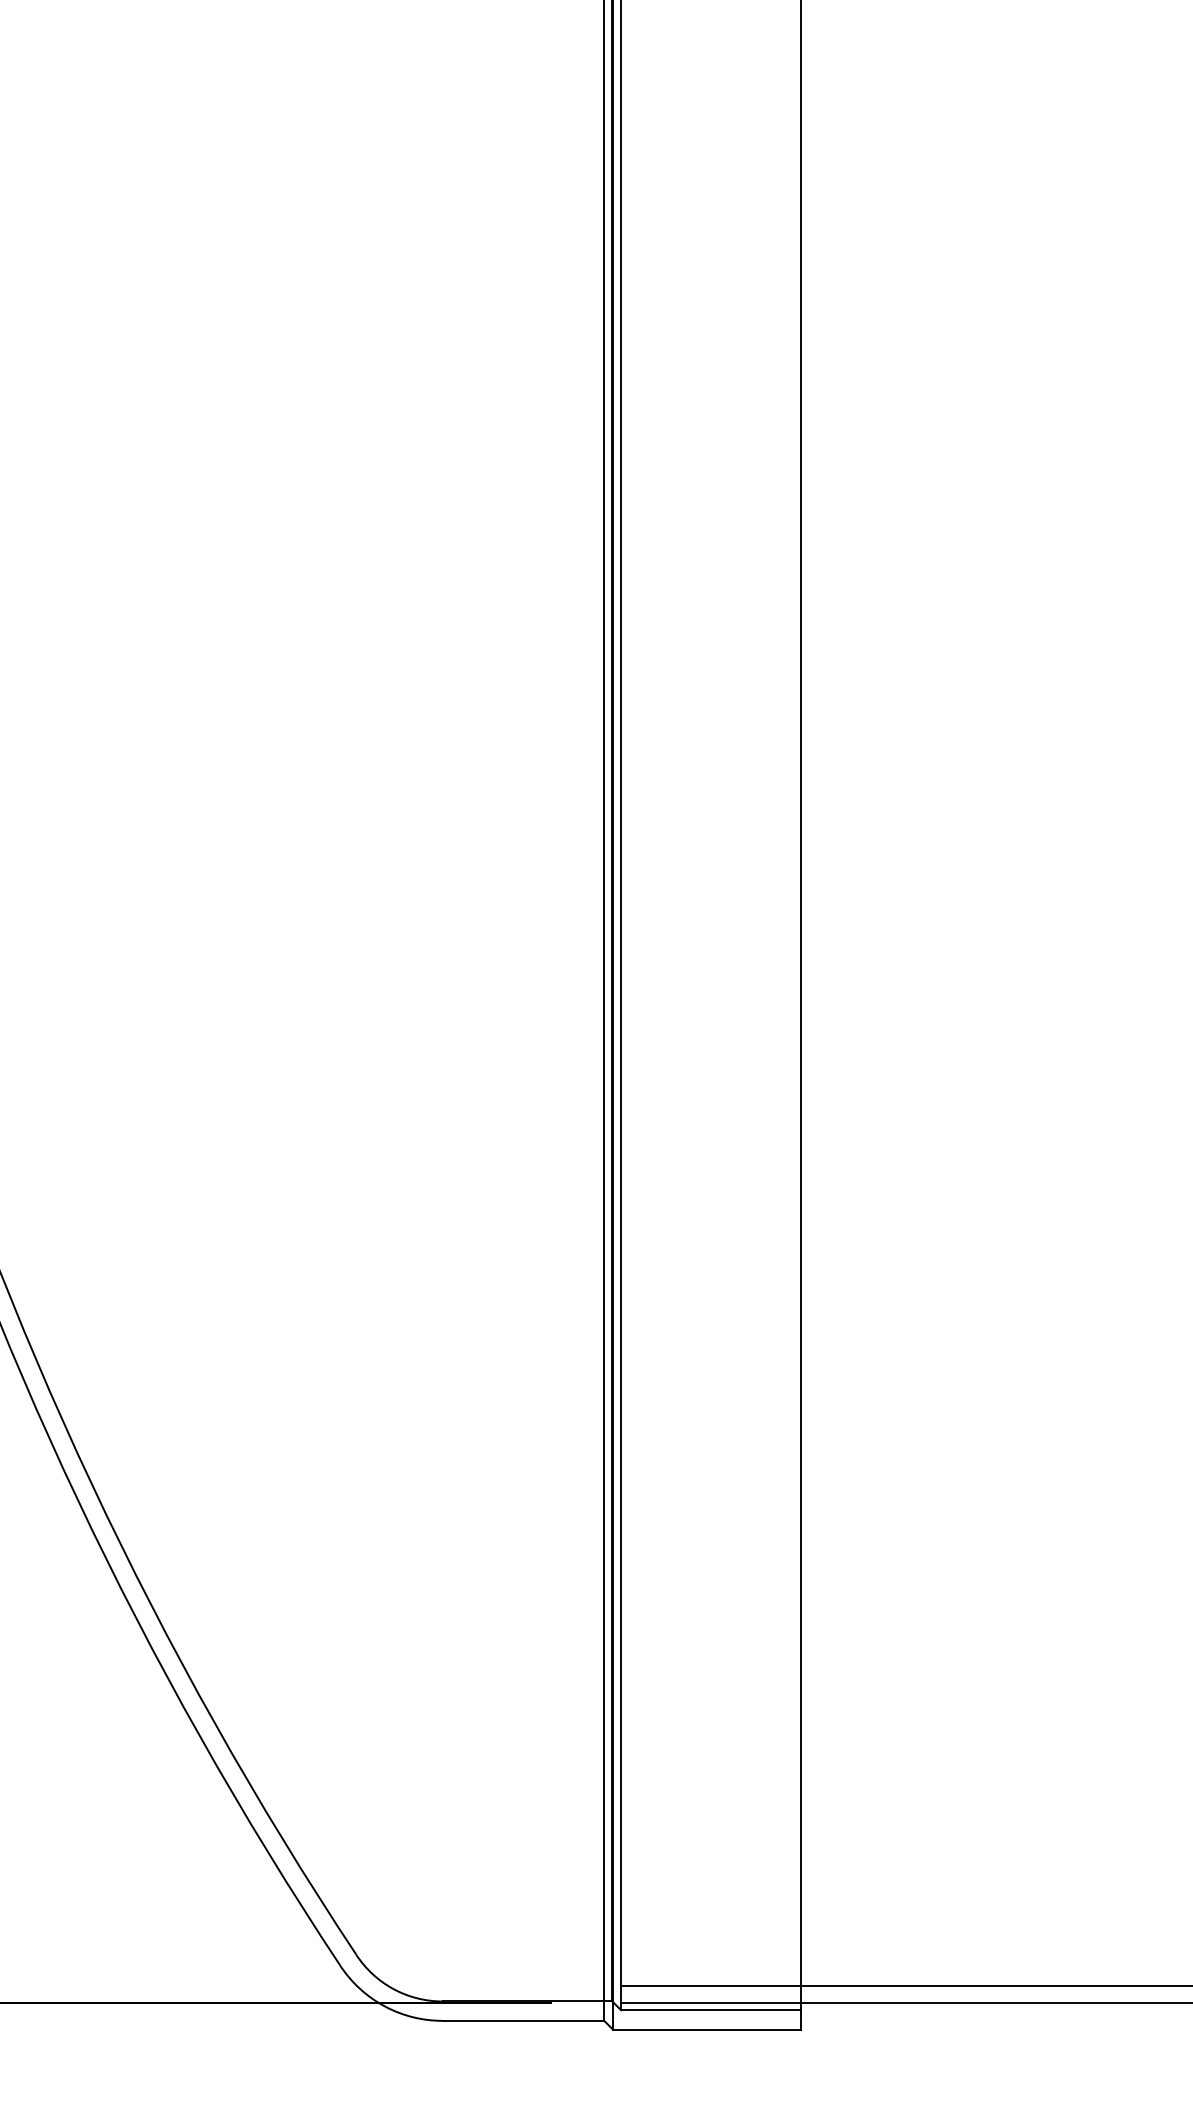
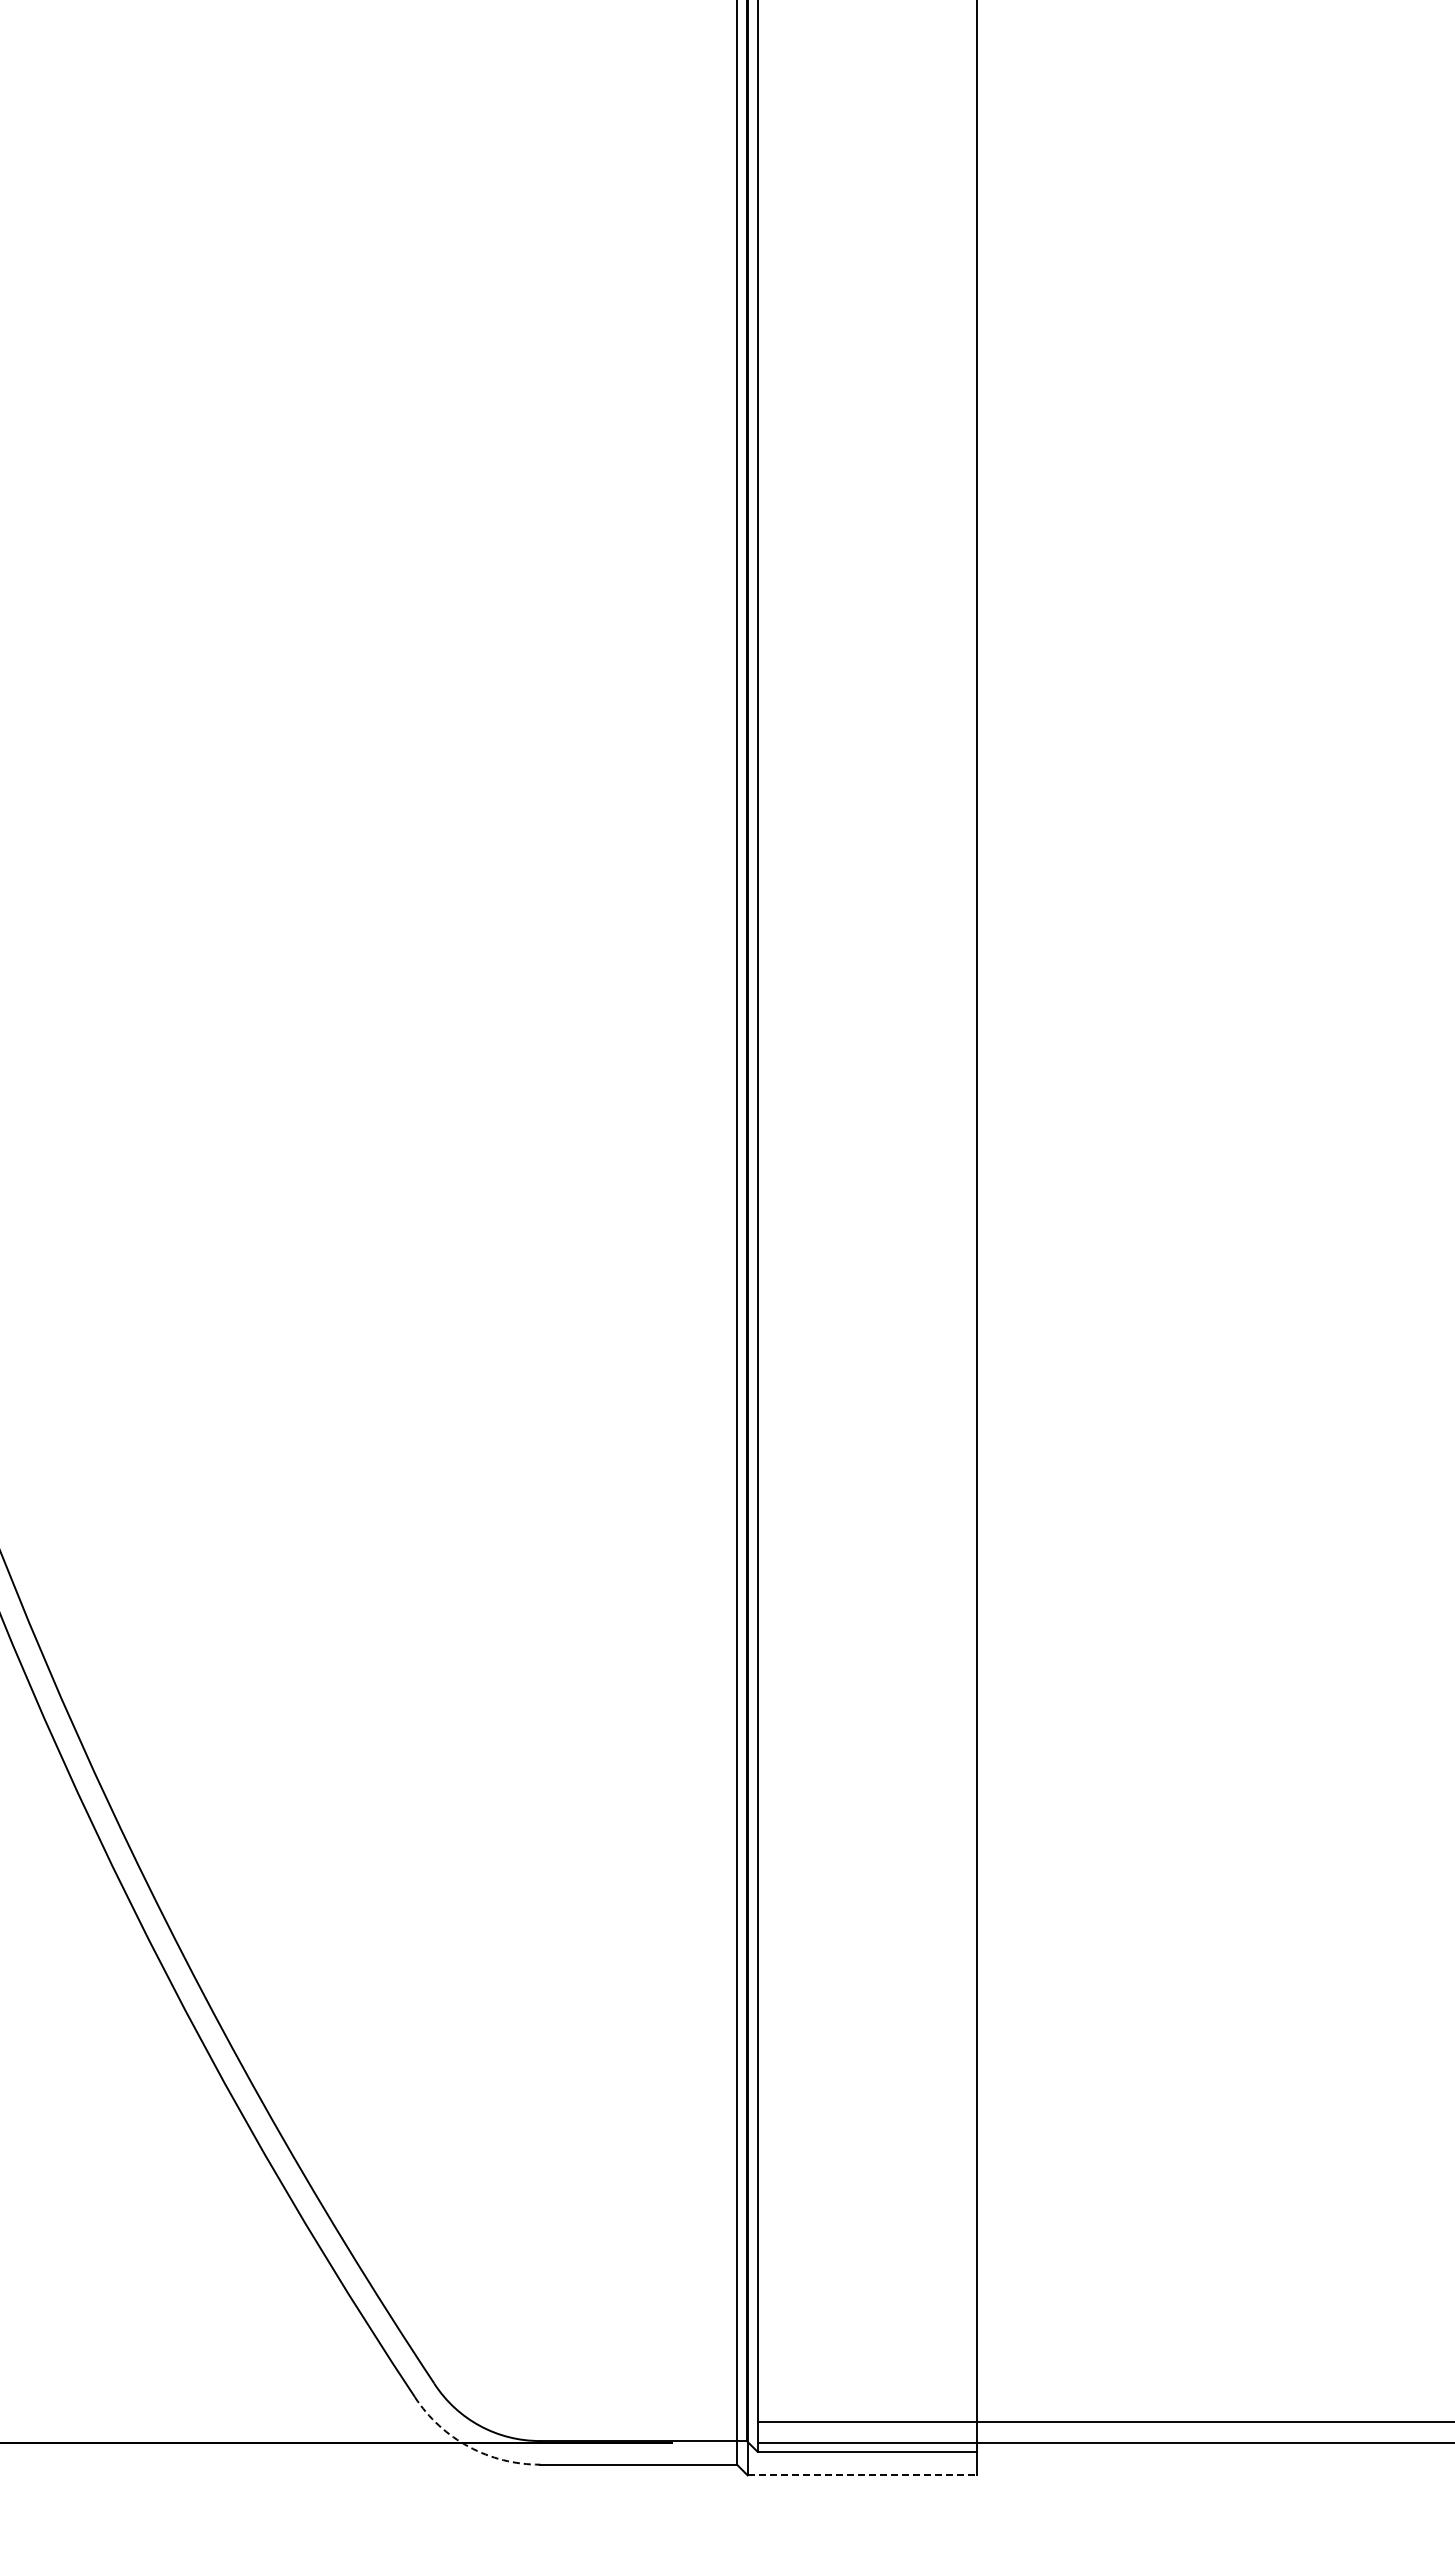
arc: (384, 2005) -> (469, 2446), solid -> dashed
line: (707, 2029) -> (862, 2475), solid -> dashed

